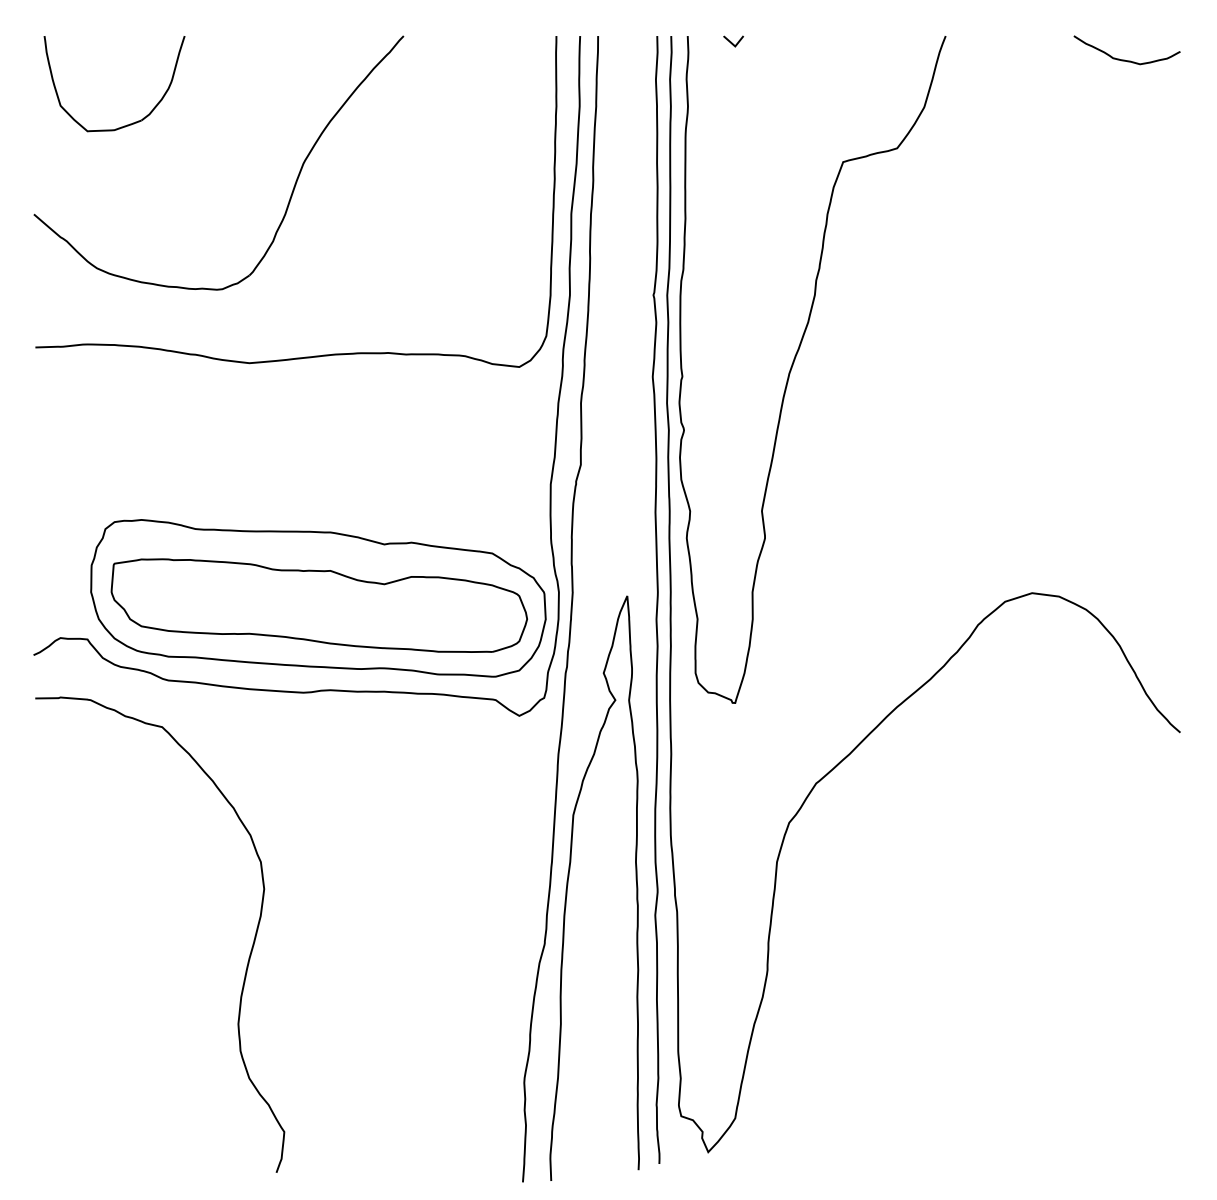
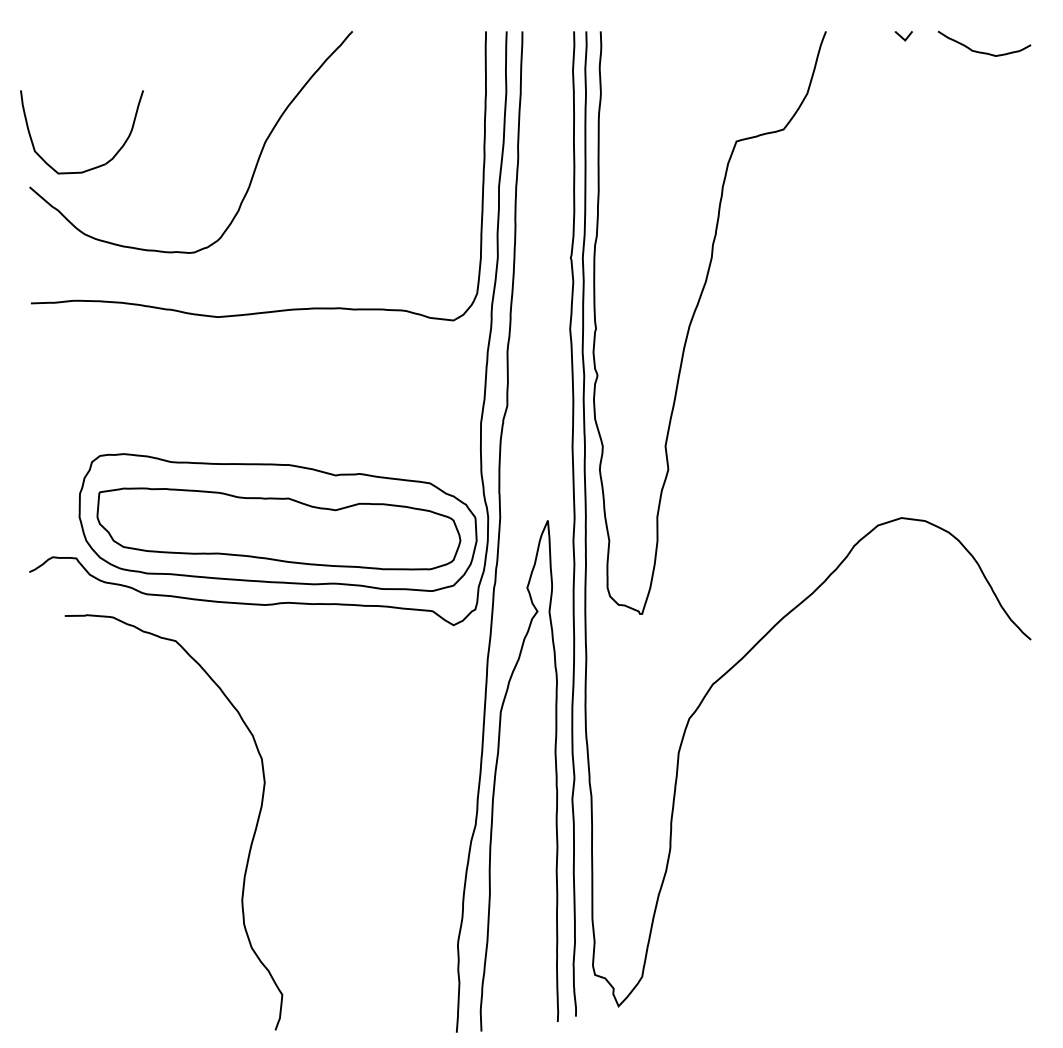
line: (732, 41) -> (902, 36), moved
part: (127, 124) -> (93, 167), moved
curve: (247, 958) -> (250, 843), moved

